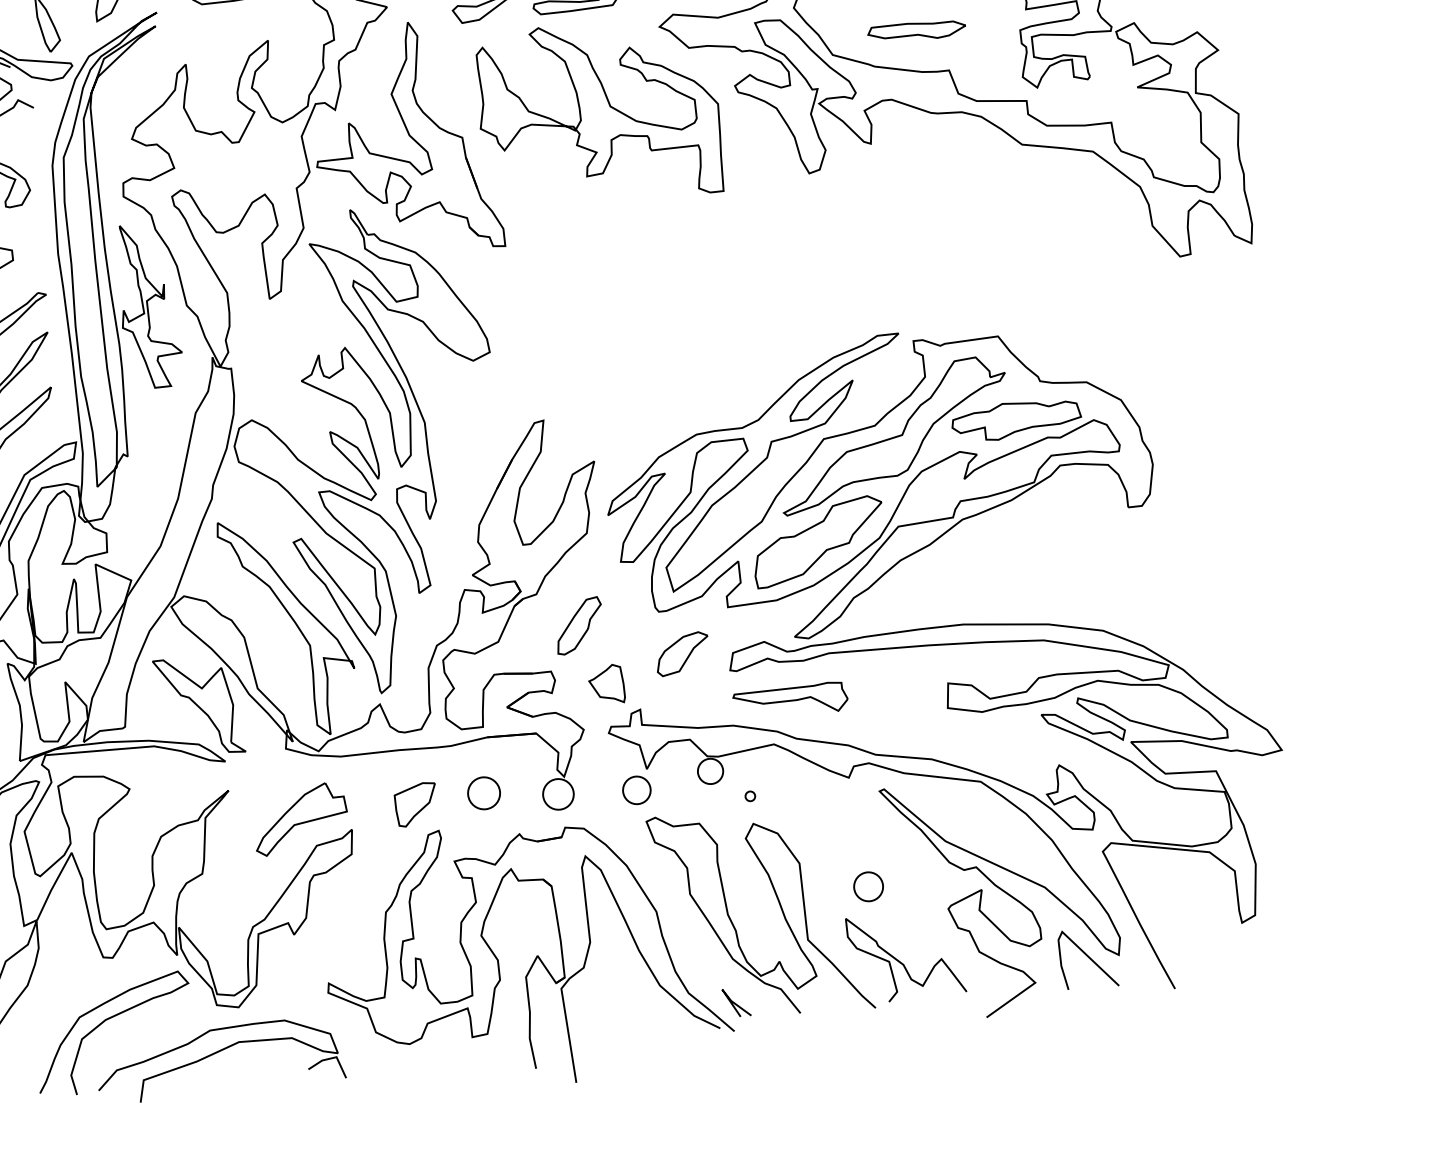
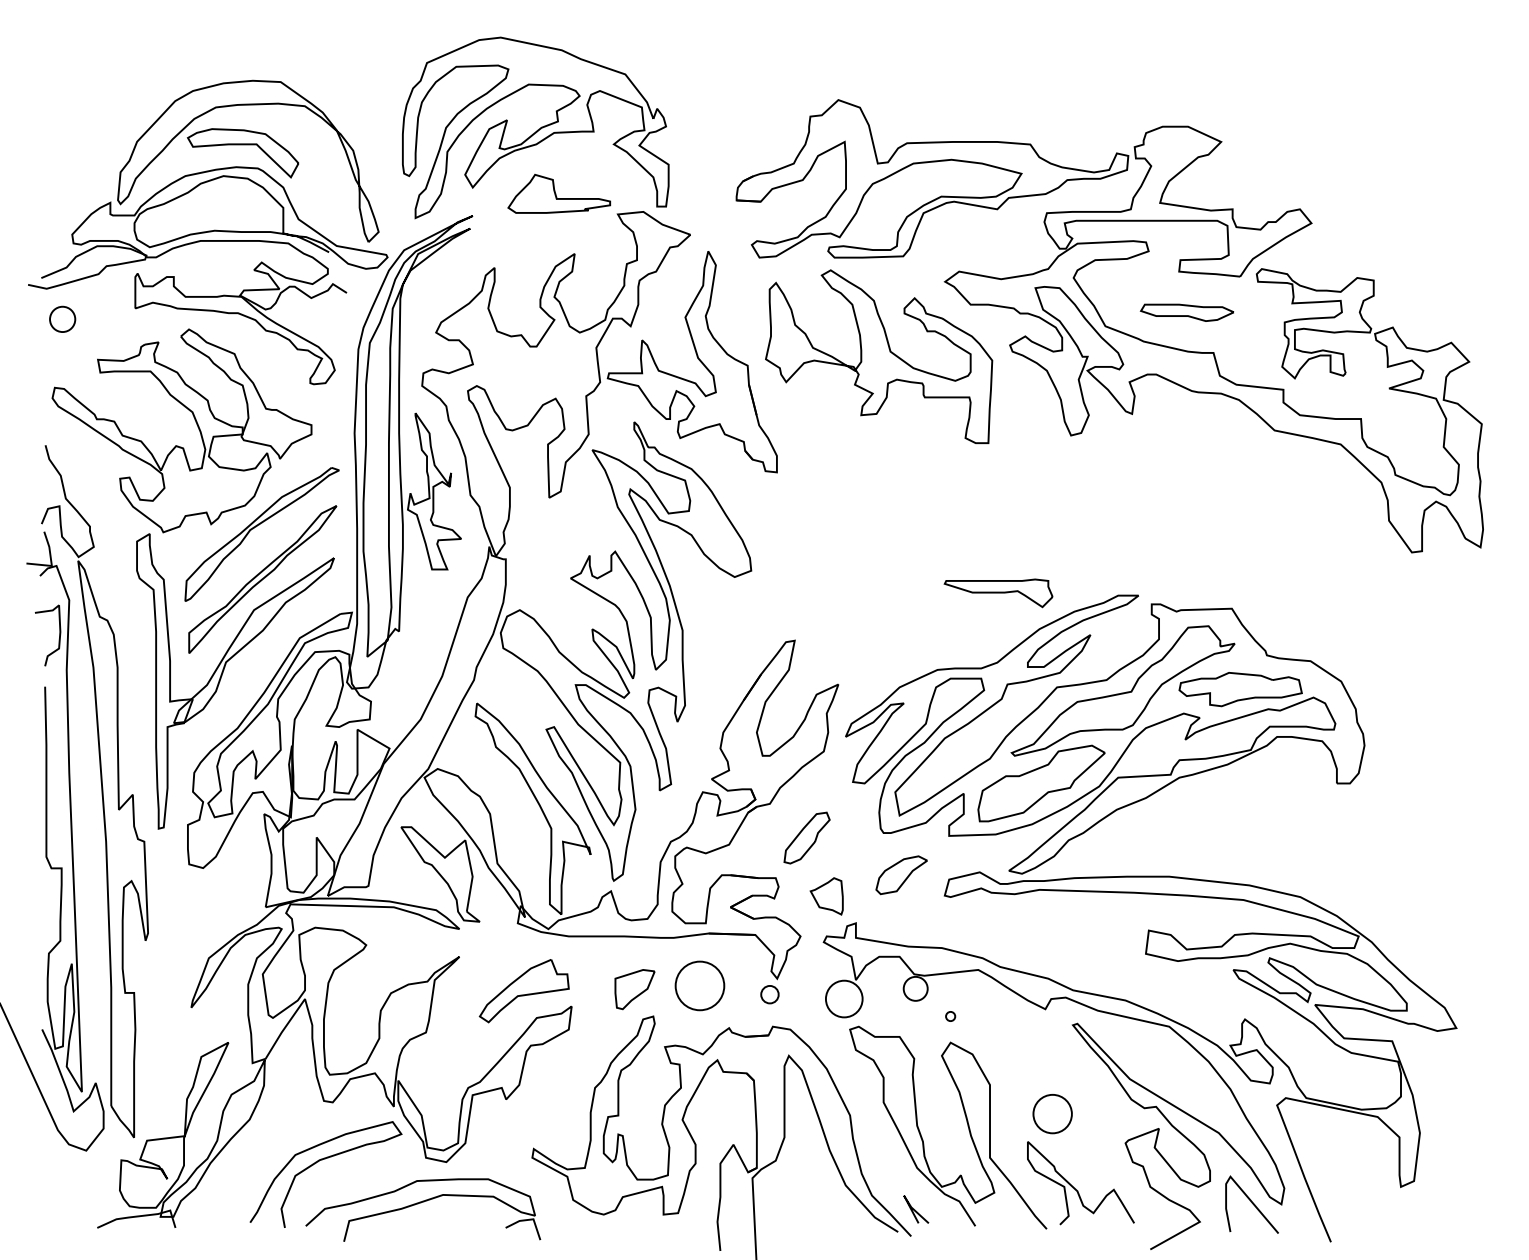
part: (790, 701) -> (998, 593), moved
circle: (637, 789) -> (844, 998), size x1.4
circle: (483, 792) -> (699, 985), size x1.6
circle: (557, 794) -> (769, 994), size x0.6
circle: (868, 886) -> (1052, 1113), size x1.4

